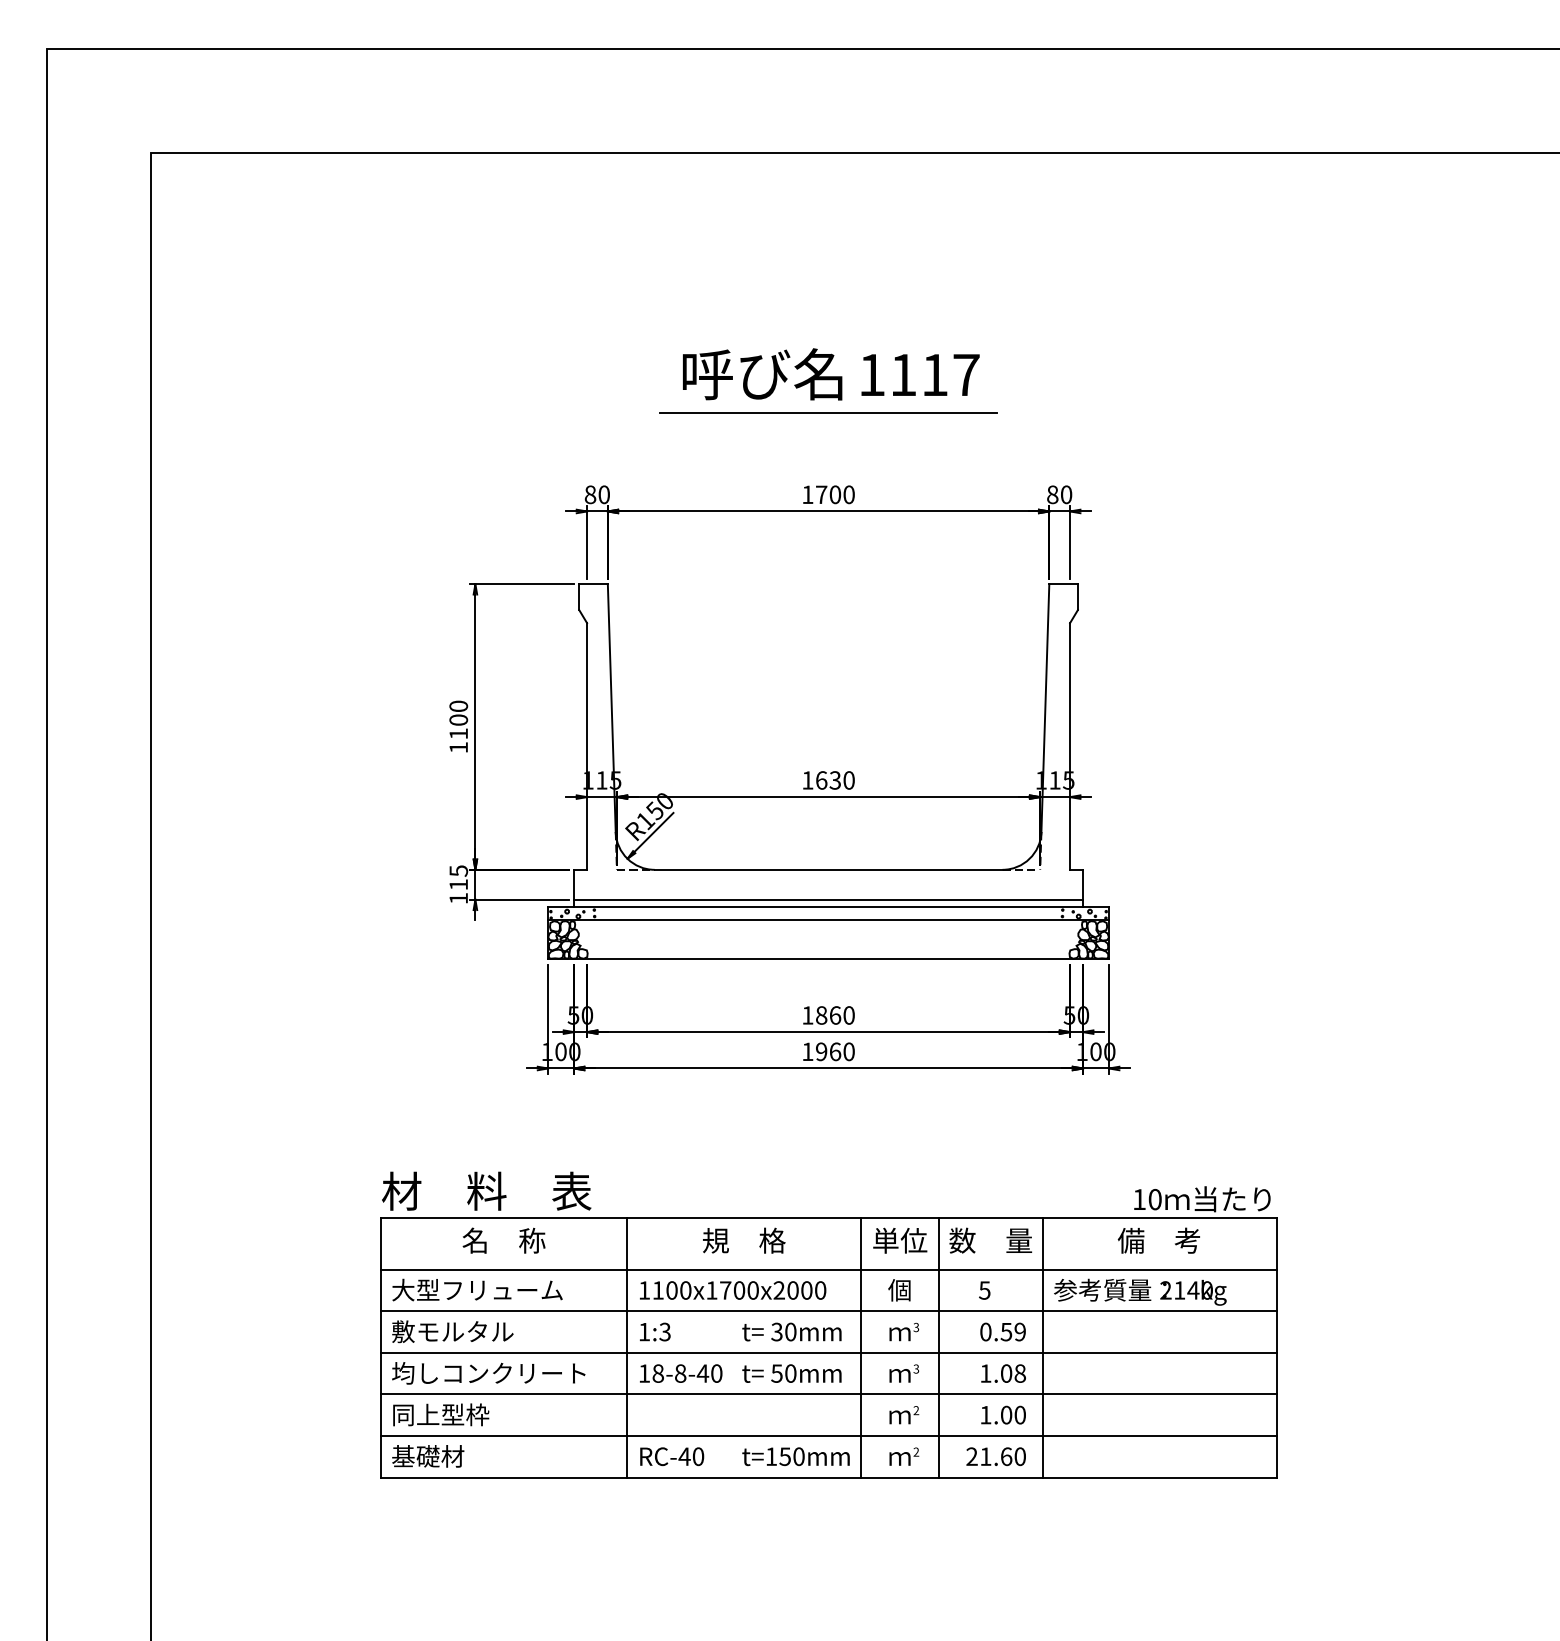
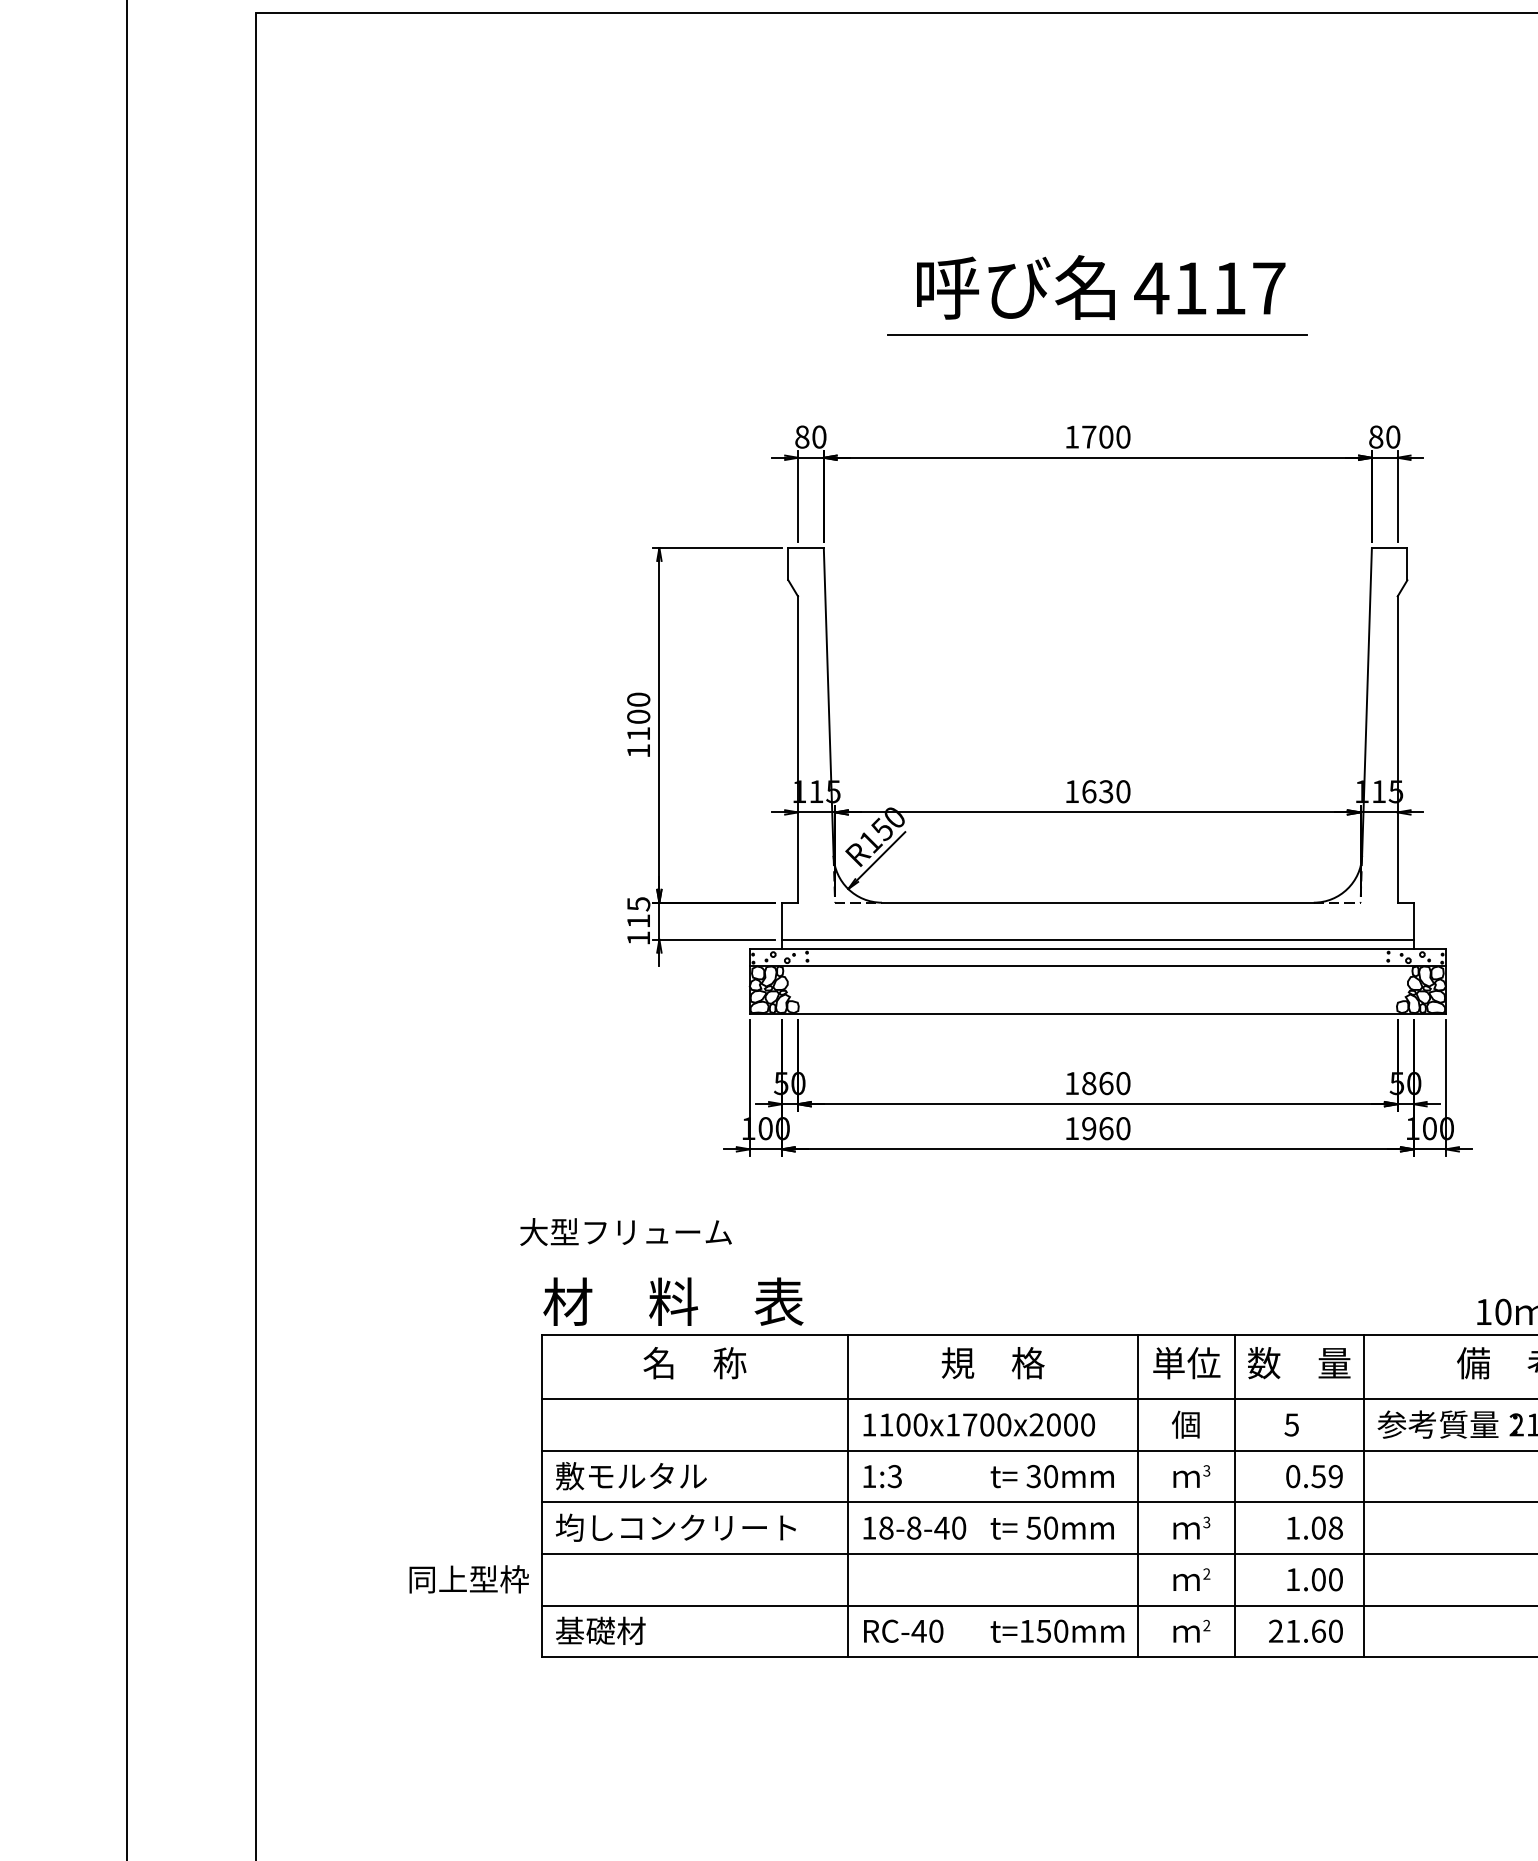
text: (871, 374) -> (1151, 287), 1117 -> 4117
text: (477, 1289) -> (625, 1231), moved
text: (441, 1414) -> (469, 1578), moved

